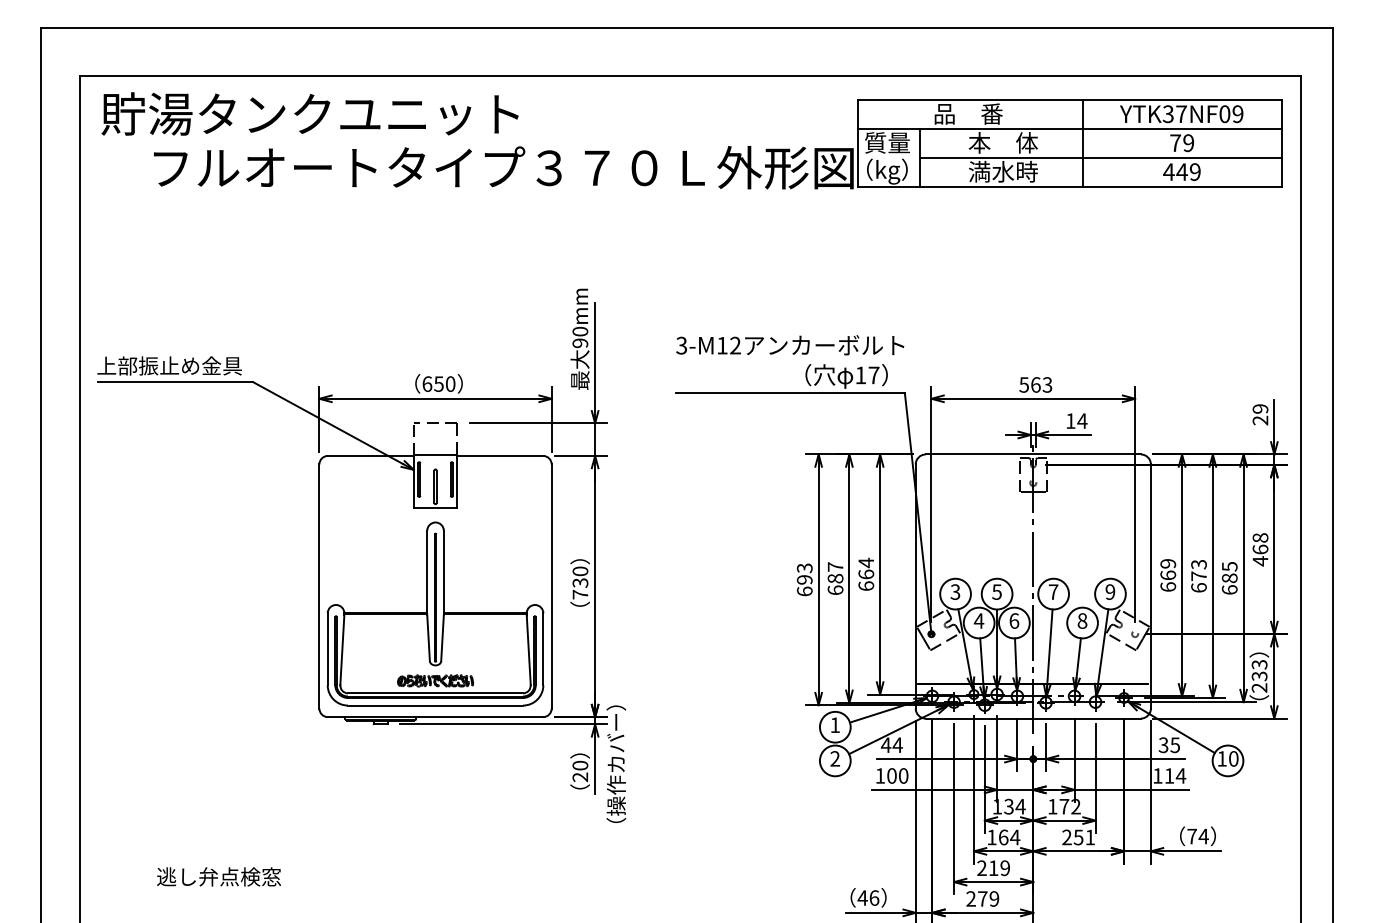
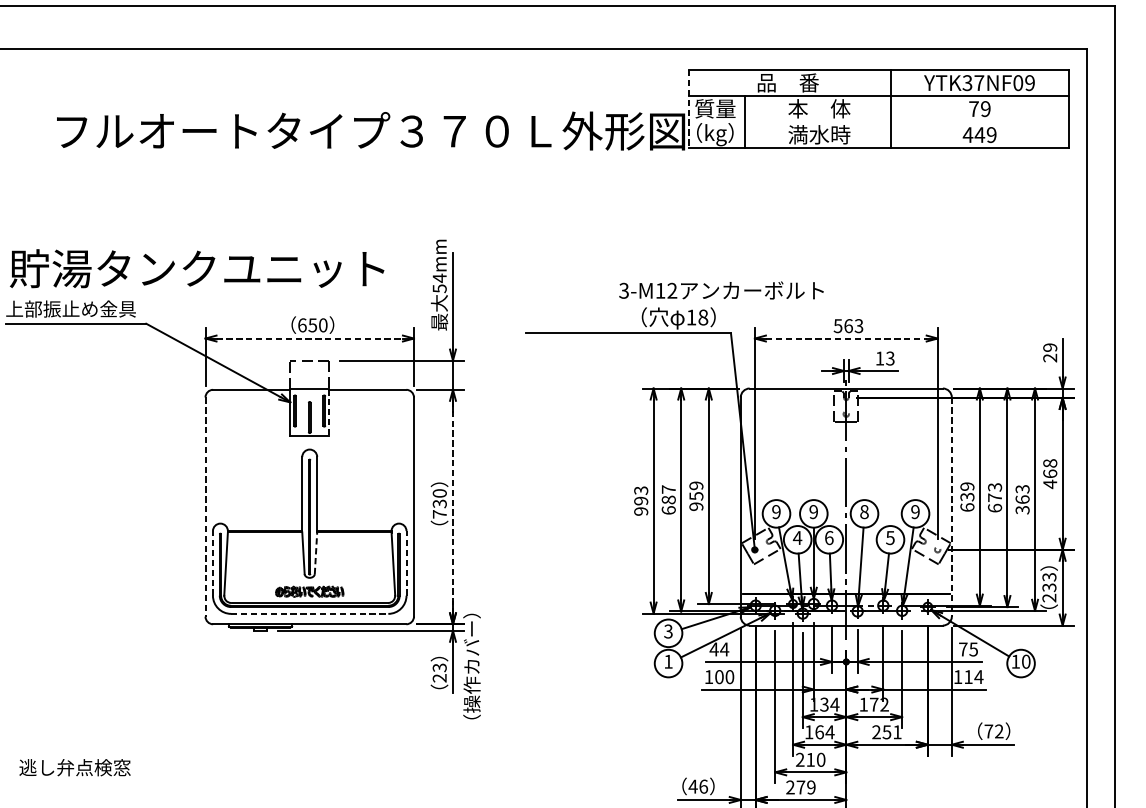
text: (309, 113) -> (196, 268), moved
line: (858, 143) -> (689, 109), solid -> dashed
line: (1100, 157) -> (906, 121), removed
text: (580, 337) -> (439, 283), 90mm -> 54mm
text: (790, 345) -> (721, 290), moved
text: (873, 375) -> (702, 317), 17 -> 18
line: (435, 398) -> (309, 338), solid -> dashed
line: (1033, 398) -> (846, 338), solid -> dashed
text: (1082, 420) -> (890, 358), 14 -> 13
line: (457, 482) -> (329, 413), solid -> dashed
text: (866, 573) -> (696, 495), 664 -> 959
text: (1168, 575) -> (967, 497), 669 -> 639
text: (1229, 578) -> (1022, 499), 685 -> 363
line: (319, 587) -> (205, 507), solid -> dashed
line: (595, 587) -> (453, 507), solid -> dashed
line: (1150, 587) -> (951, 507), solid -> dashed
text: (804, 591) -> (640, 511), 693 -> 993
text: (955, 591) -> (776, 511), 3 -> 9
text: (996, 591) -> (813, 511), 5 -> 9
text: (1053, 591) -> (864, 511), 7 -> 8
text: (1082, 620) -> (890, 537), 8 -> 5
line: (442, 637) -> (315, 552), solid -> dashed
line: (327, 649) -> (212, 563), solid -> dashed
line: (543, 649) -> (406, 563), solid -> dashed
line: (435, 705) -> (309, 613), solid -> dashed
text: (834, 725) -> (667, 631), 1 -> 3
text: (1163, 745) -> (963, 649), 35 -> 75
text: (835, 758) -> (668, 661), 2 -> 1
text: (580, 765) -> (439, 667), 20 -> 23
text: (1203, 836) -> (999, 731), 74 -> 72
text: (1005, 868) -> (821, 760), 219 -> 210
text: (218, 876) -> (74, 767), moved

